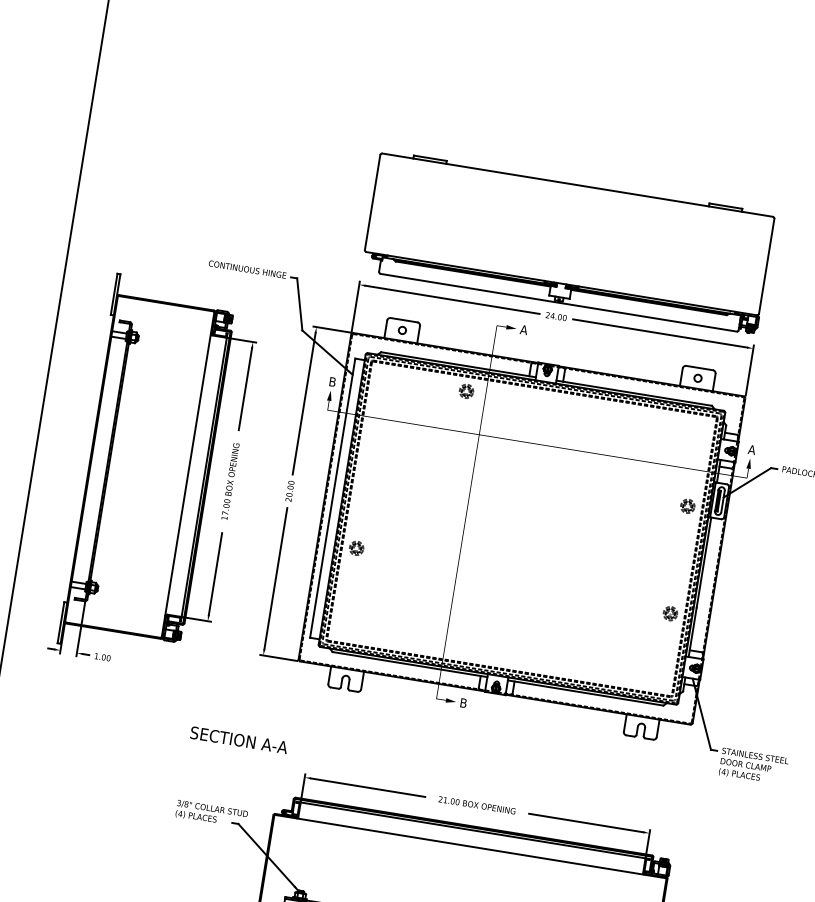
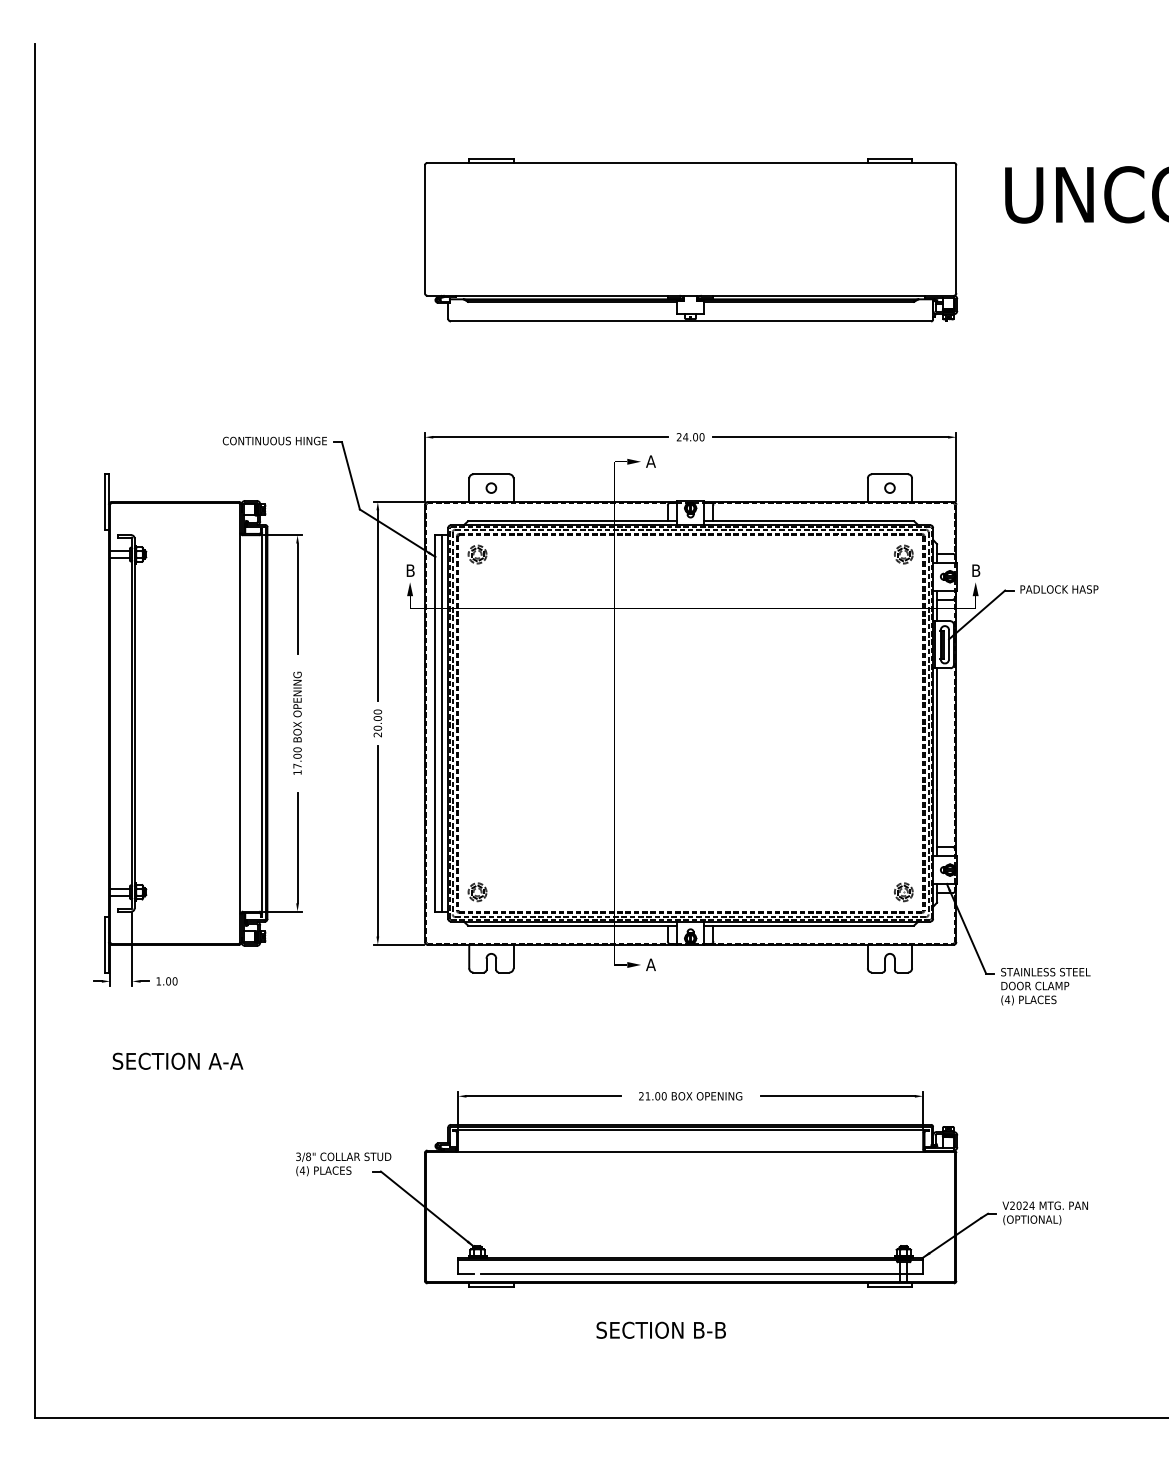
part: (568, 242) -> (691, 240), moved
part: (466, 391) -> (477, 554), moved
text: (751, 449) -> (975, 570), A -> B
line: (337, 499) -> (442, 723), added
part: (687, 506) -> (903, 554), moved
part: (356, 548) -> (477, 892), moved
part: (670, 613) -> (903, 892), moved
text: (463, 702) -> (650, 964), B -> A
text: (238, 739) -> (177, 1060), moved

